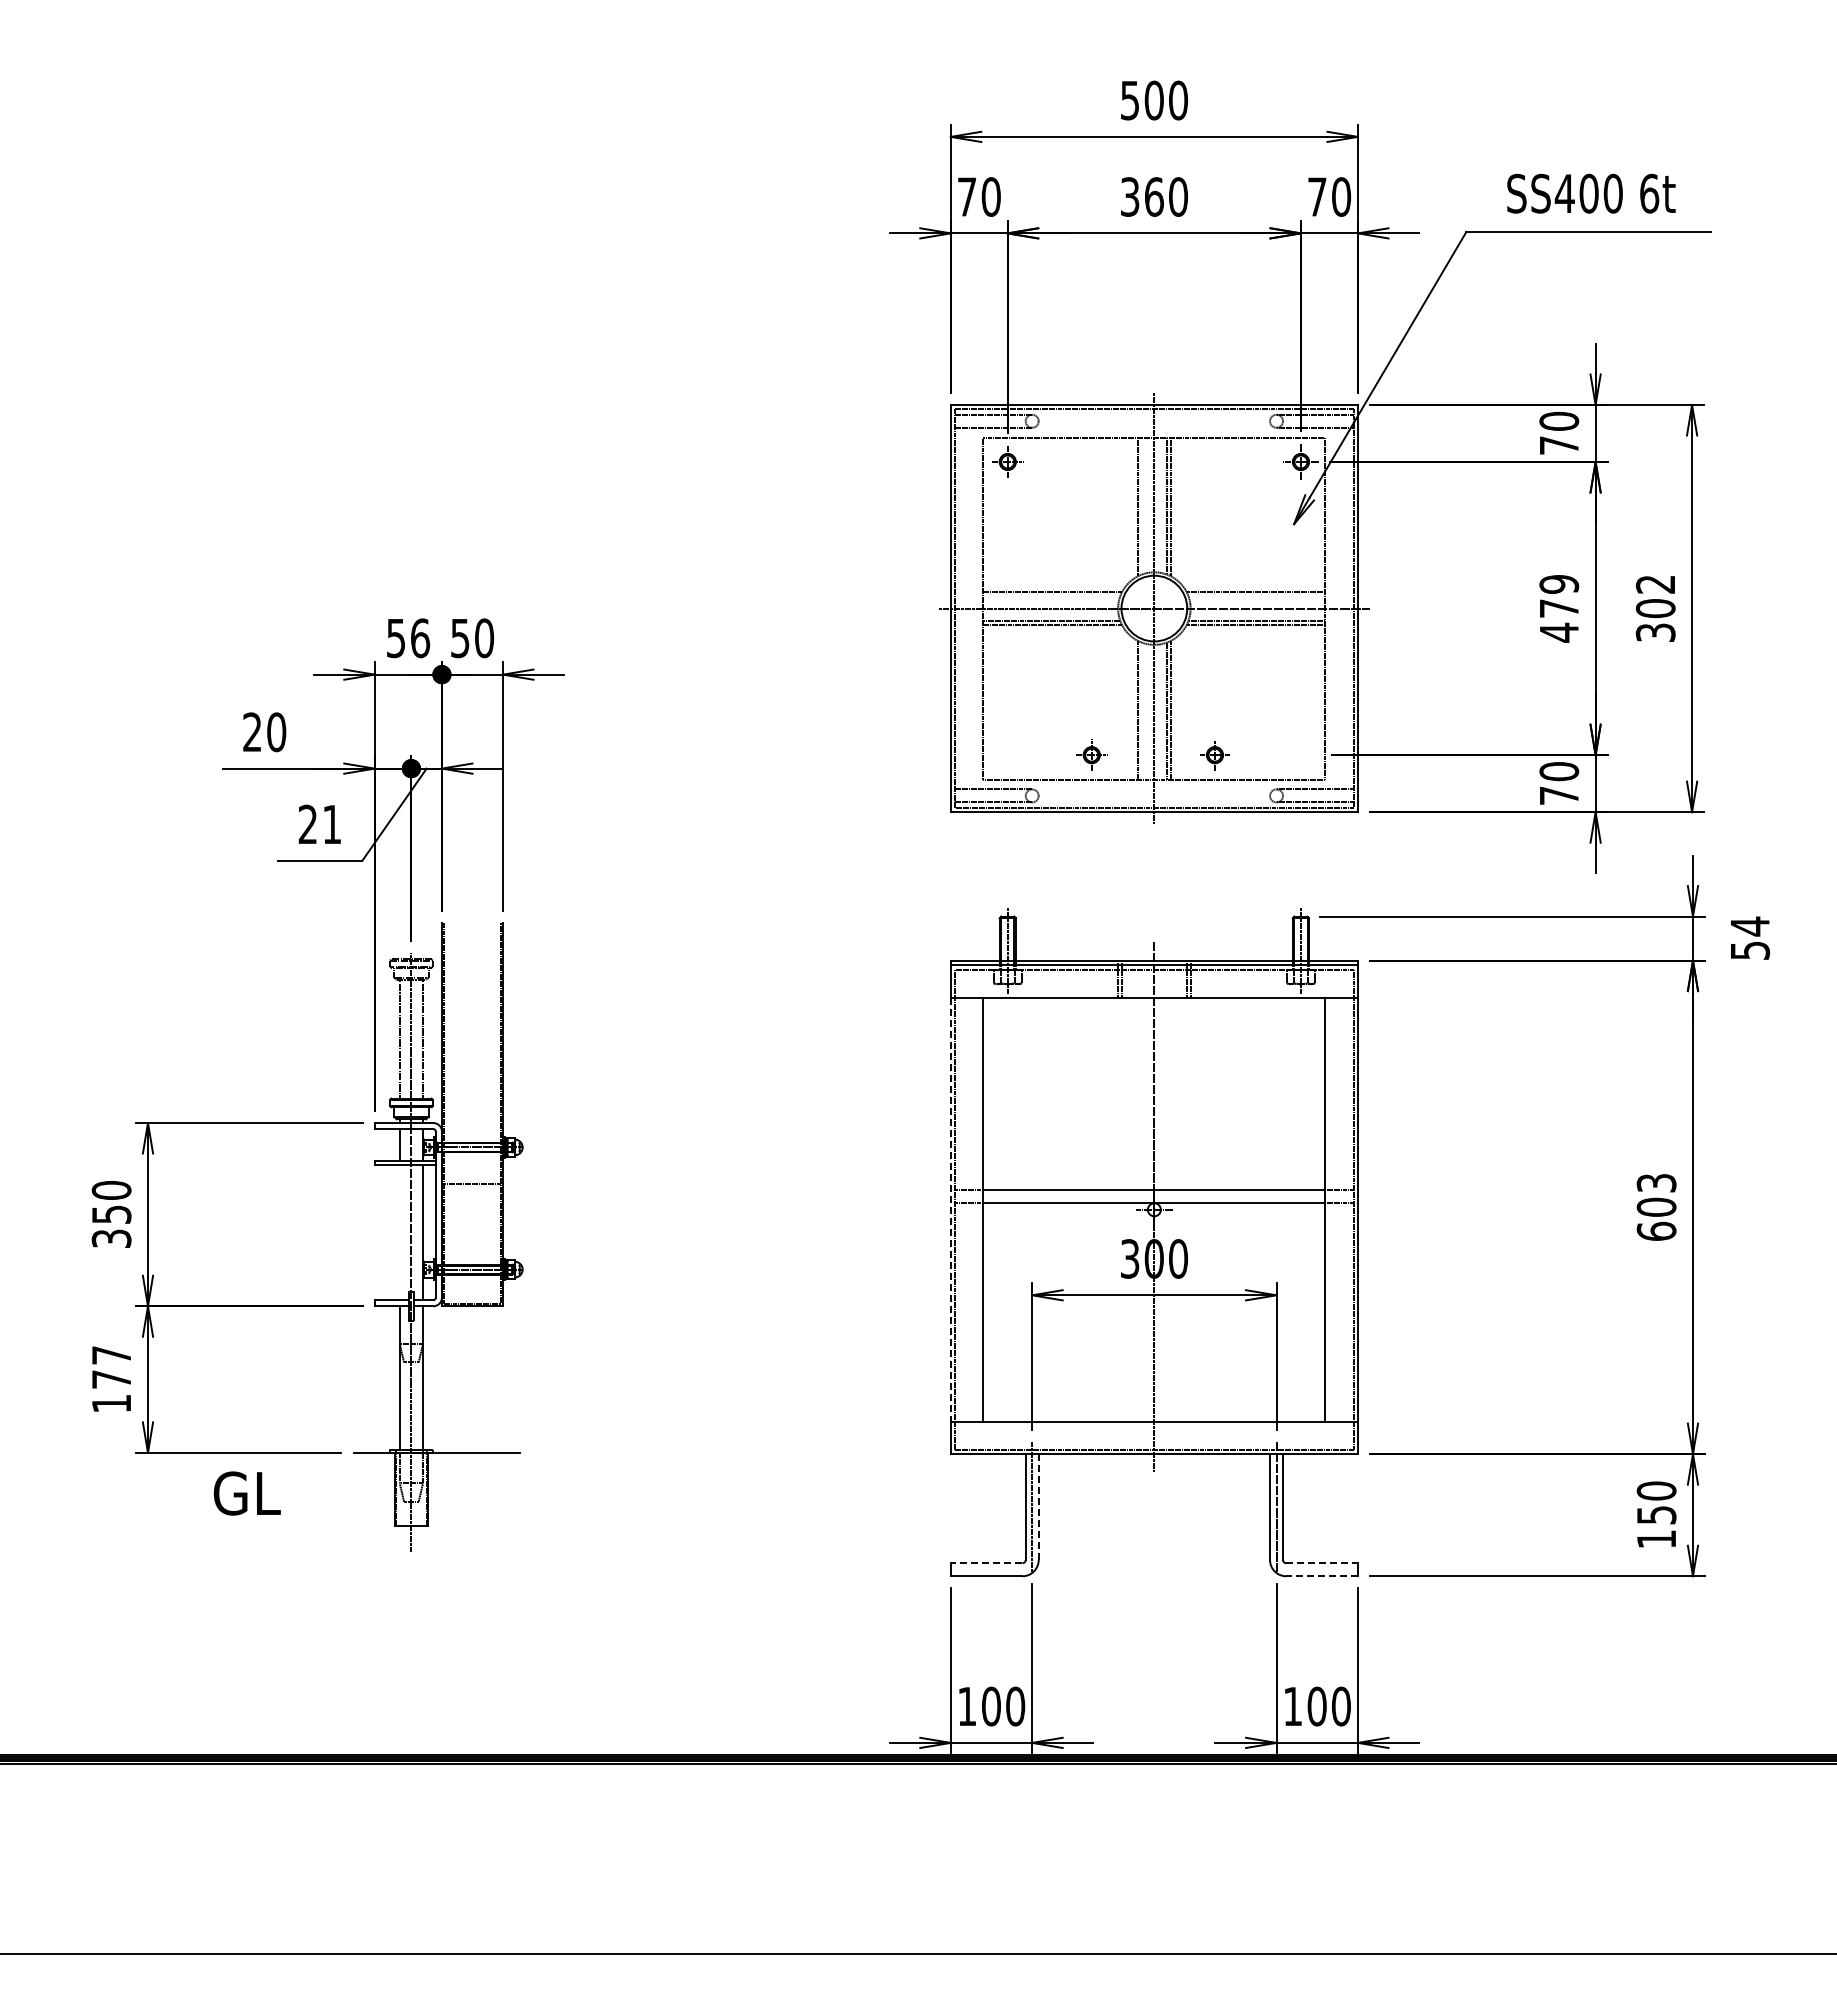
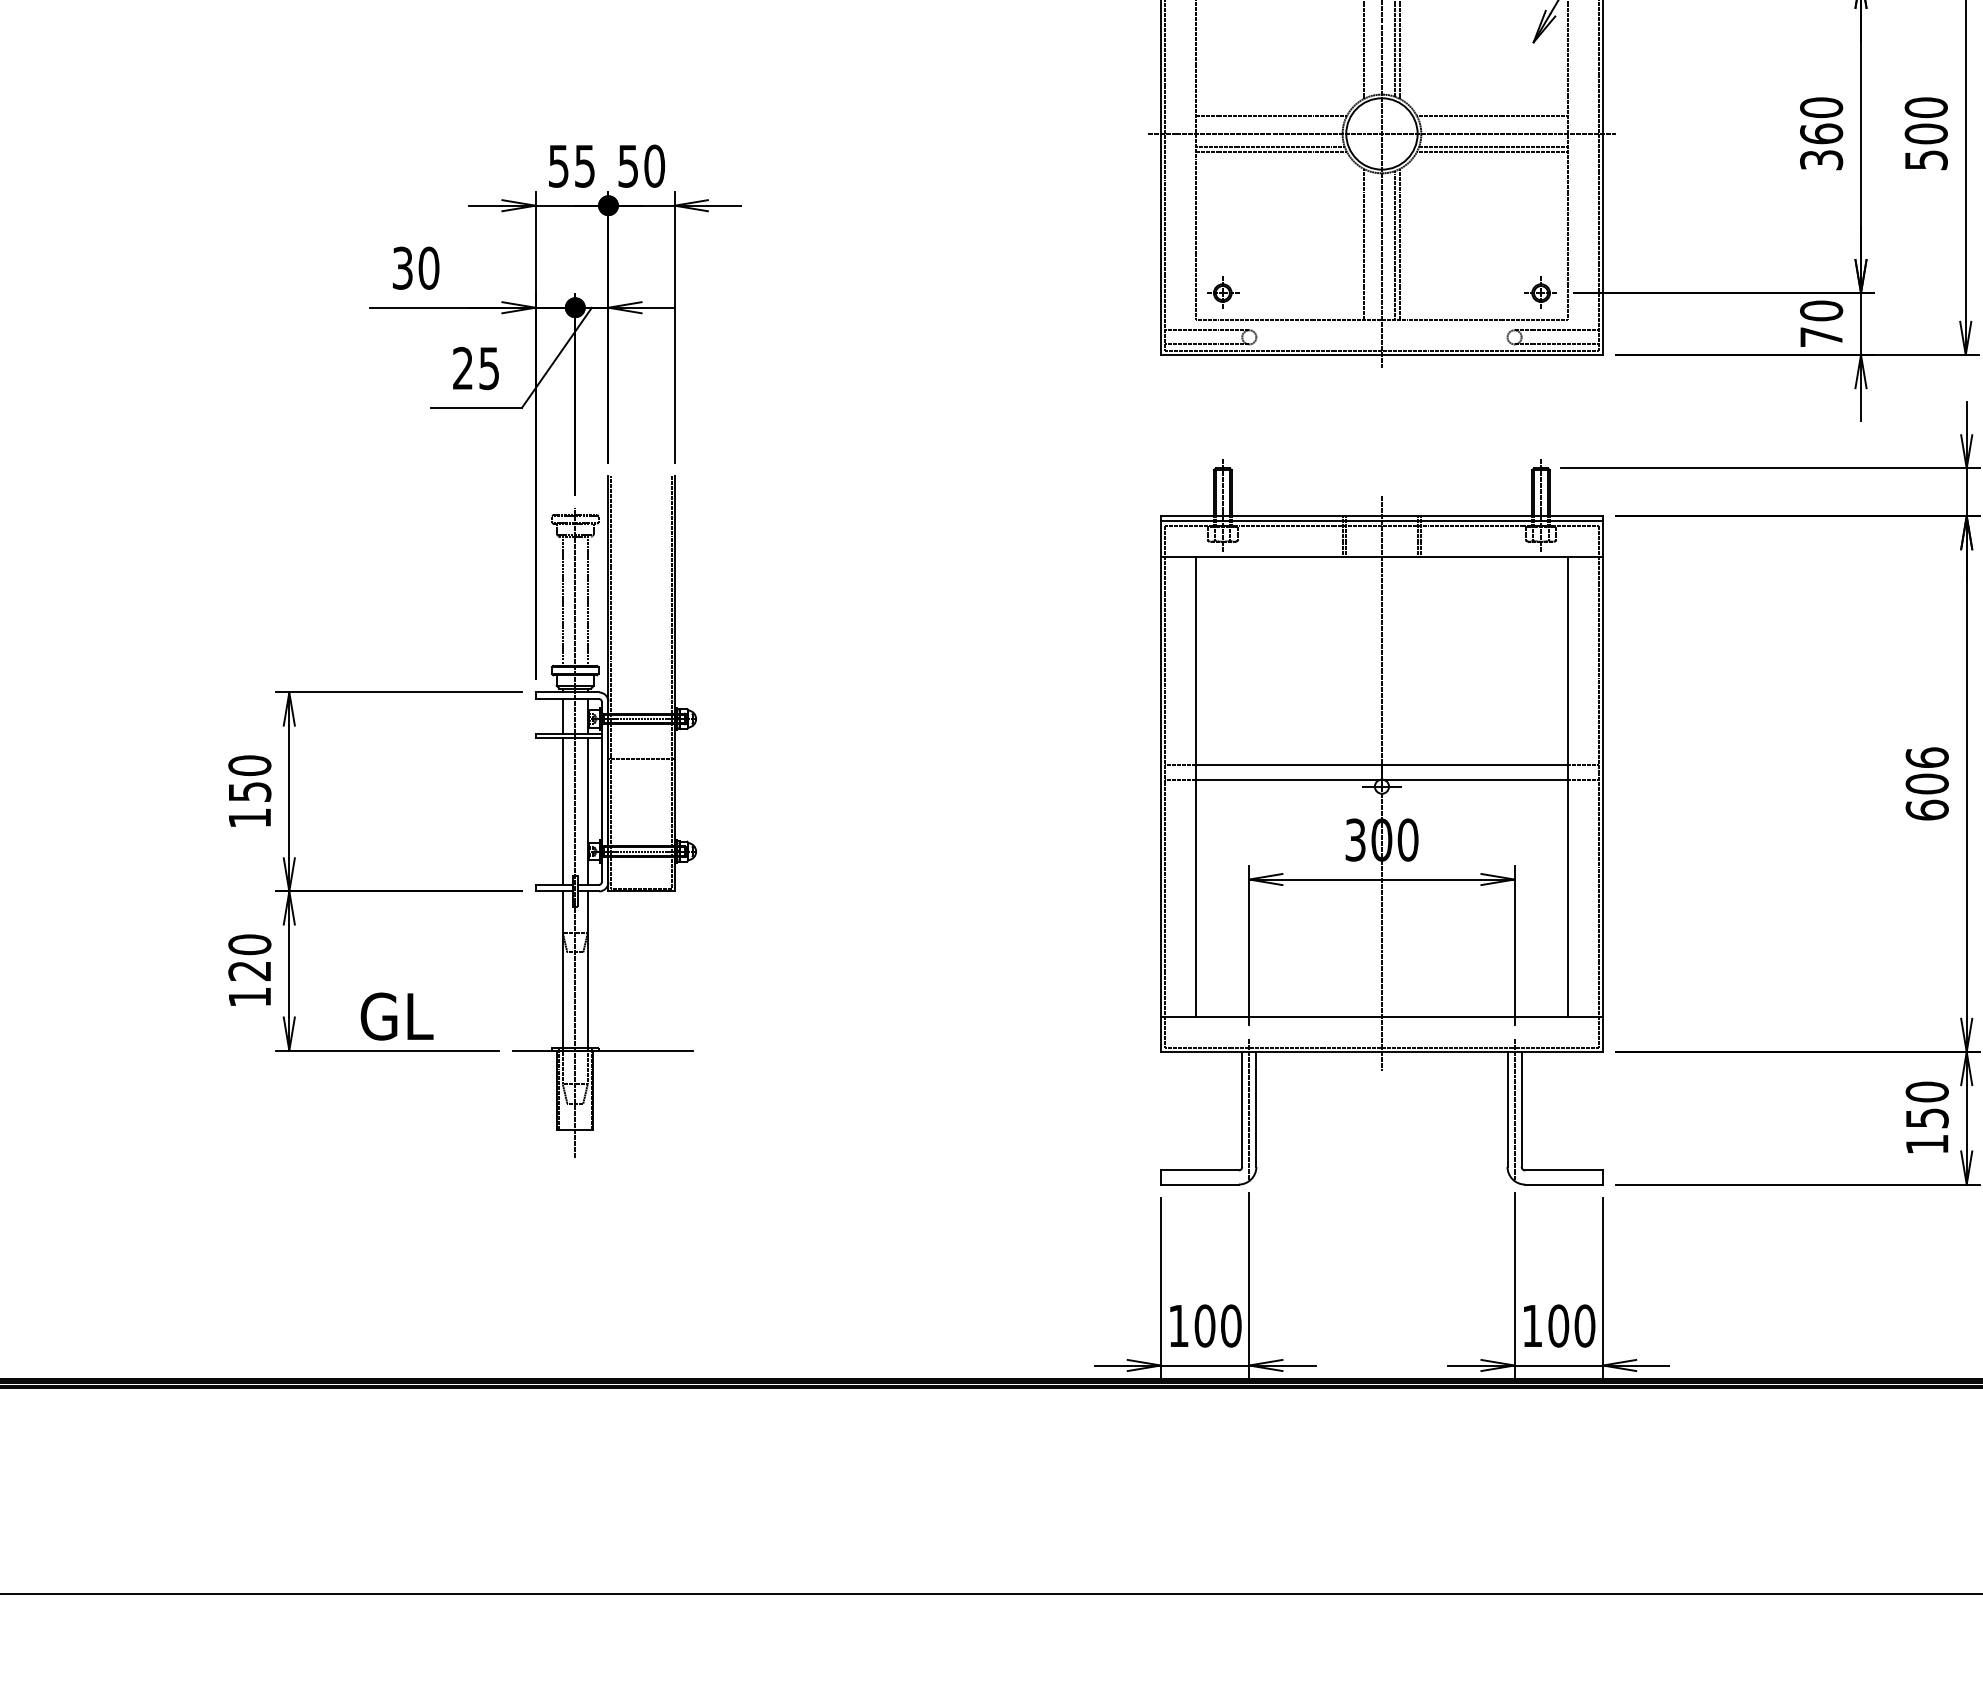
text: (1655, 607) -> (1926, 132), 302 -> 500
text: (1559, 608) -> (1821, 133), 479 -> 360
text: (420, 638) -> (585, 166), 56 -> 55
text: (252, 732) -> (402, 268), 20 -> 30
part: (1091, 754) -> (1222, 292), moved
part: (1214, 755) -> (1540, 293), moved
text: (331, 824) -> (488, 368), 21 -> 25
text: (1656, 1182) -> (1927, 757), 603 -> 606
line: (950, 1209) -> (1160, 786), dashed -> solid
line: (399, 1232) -> (562, 811), added
text: (111, 1238) -> (249, 817), 350 -> 150
text: (111, 1366) -> (249, 956), 177 -> 120
text: (246, 1493) -> (396, 1016), moved
line: (1038, 1507) -> (1256, 1109), dashed -> solid
line: (986, 1563) -> (1199, 1170), dashed -> solid
line: (1322, 1563) -> (1564, 1170), dashed -> solid
line: (1322, 1576) -> (1564, 1184), dashed -> solid

